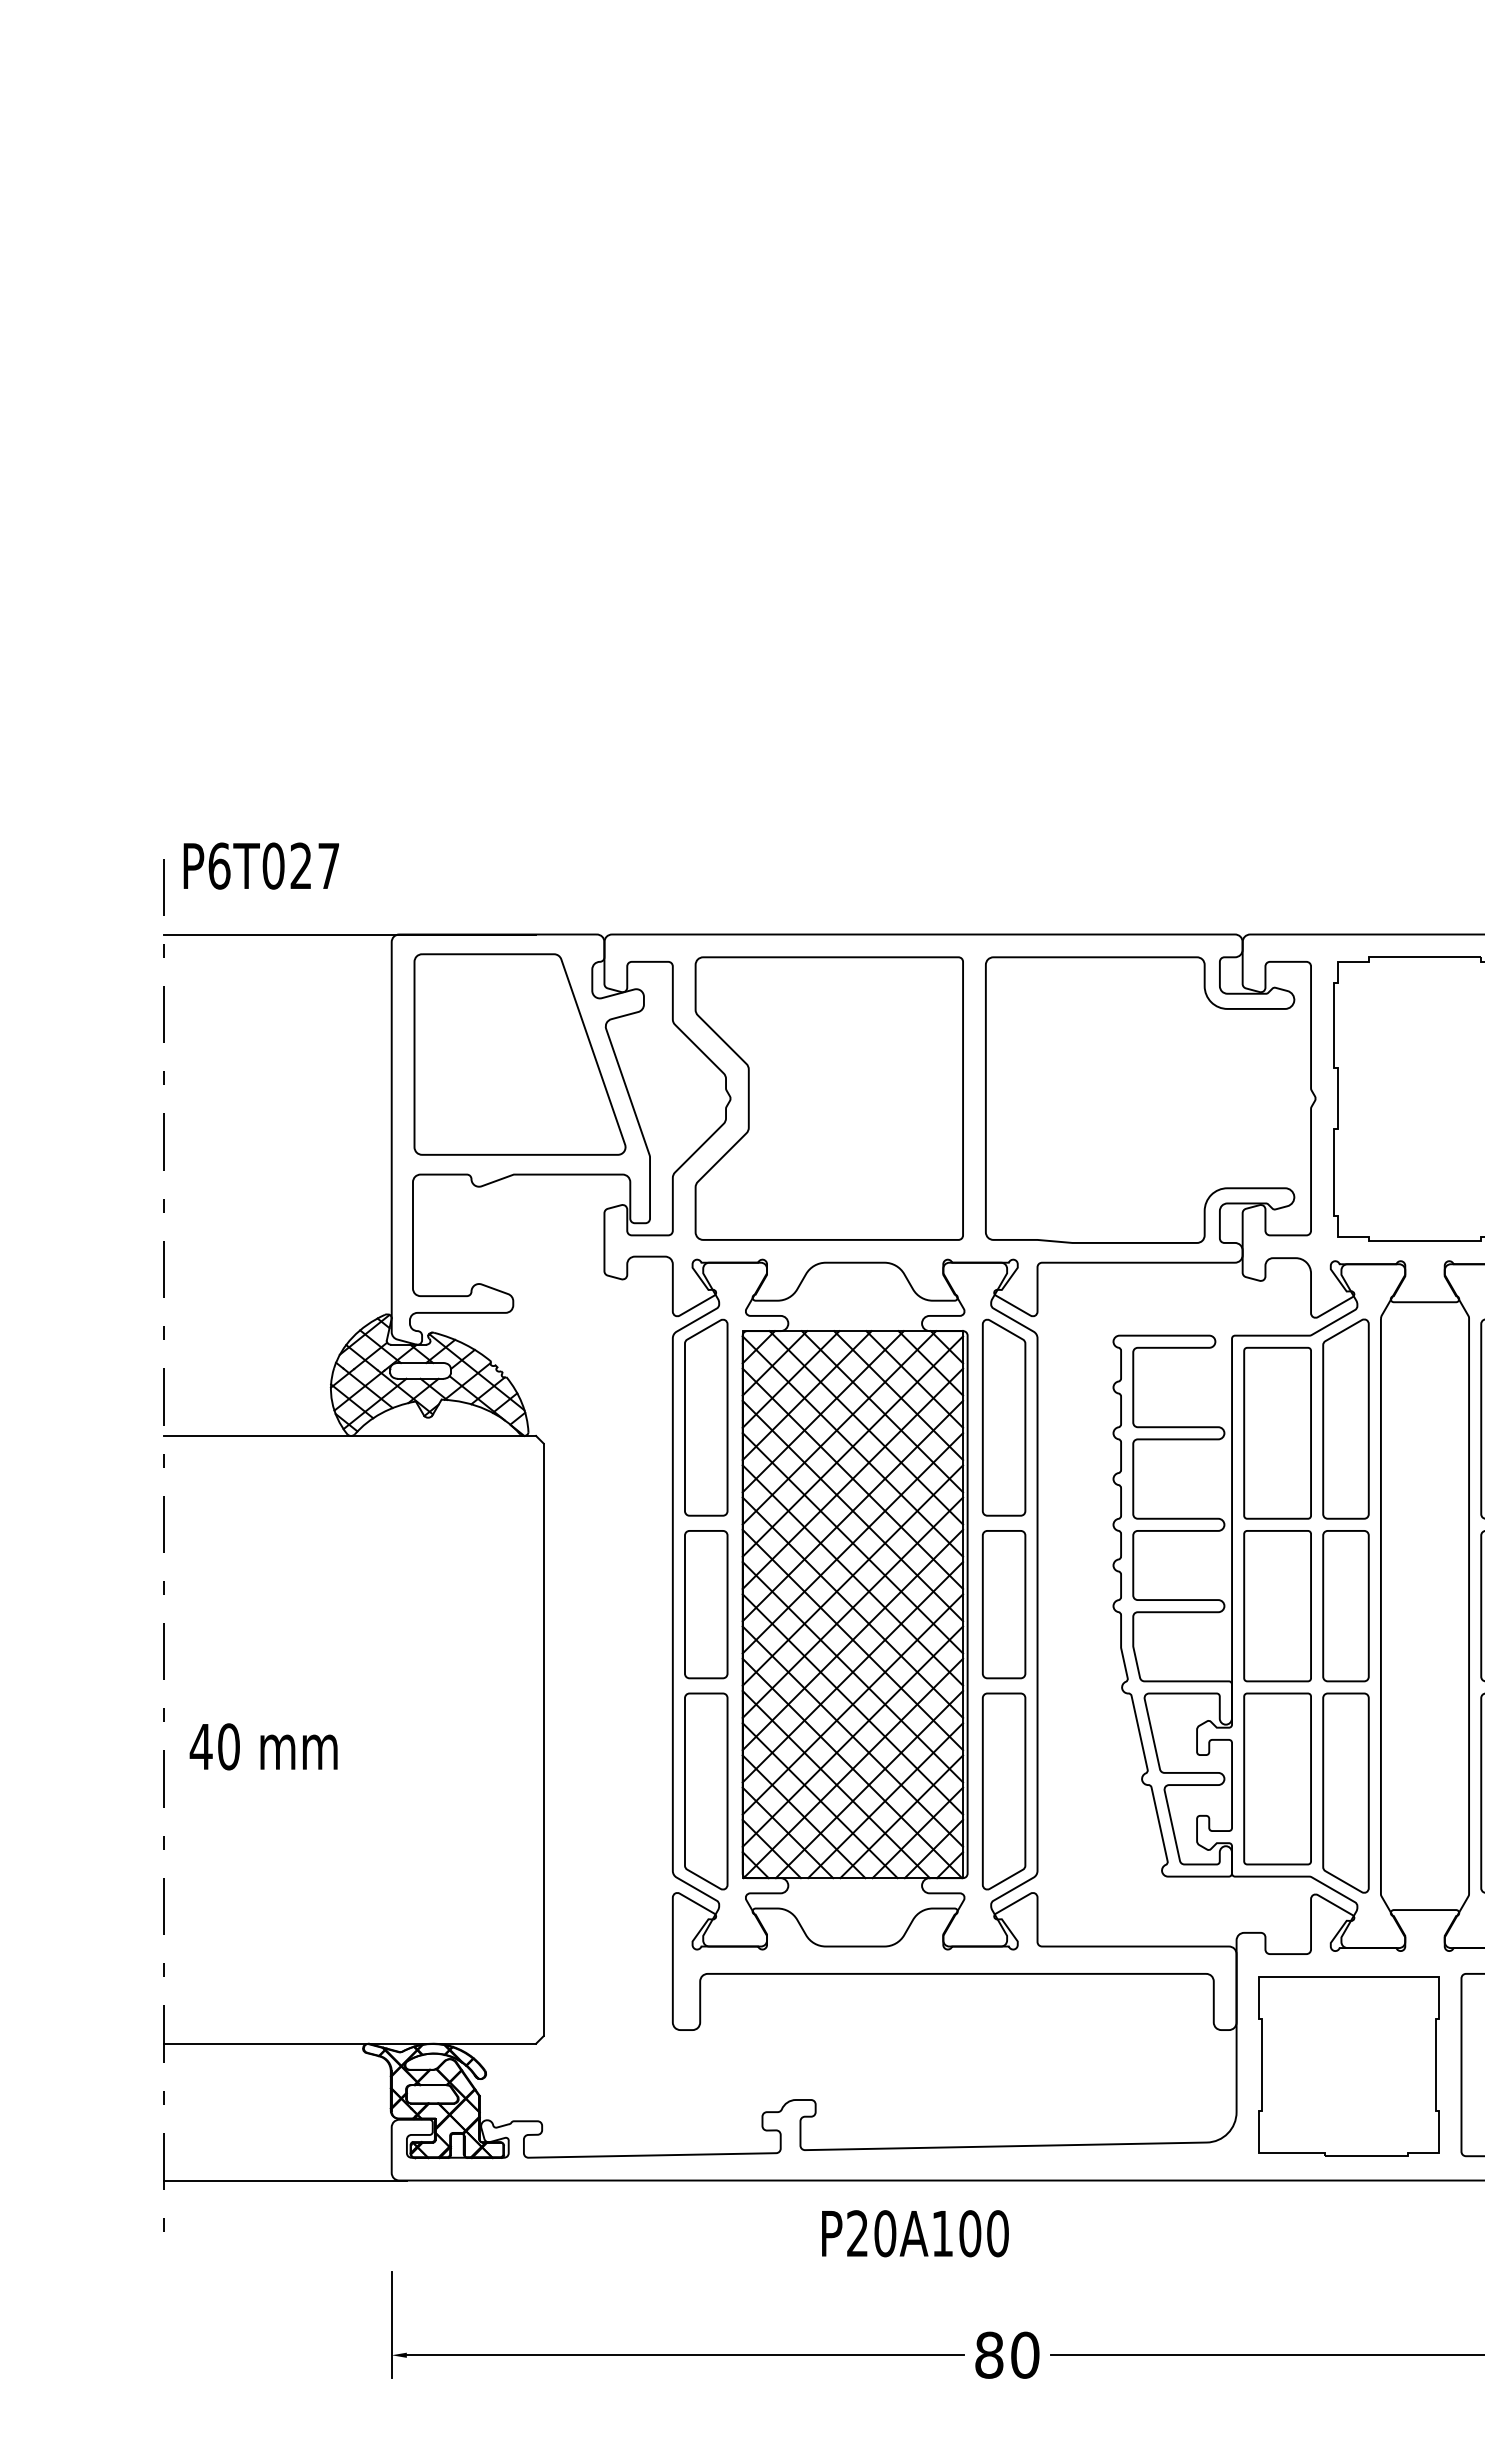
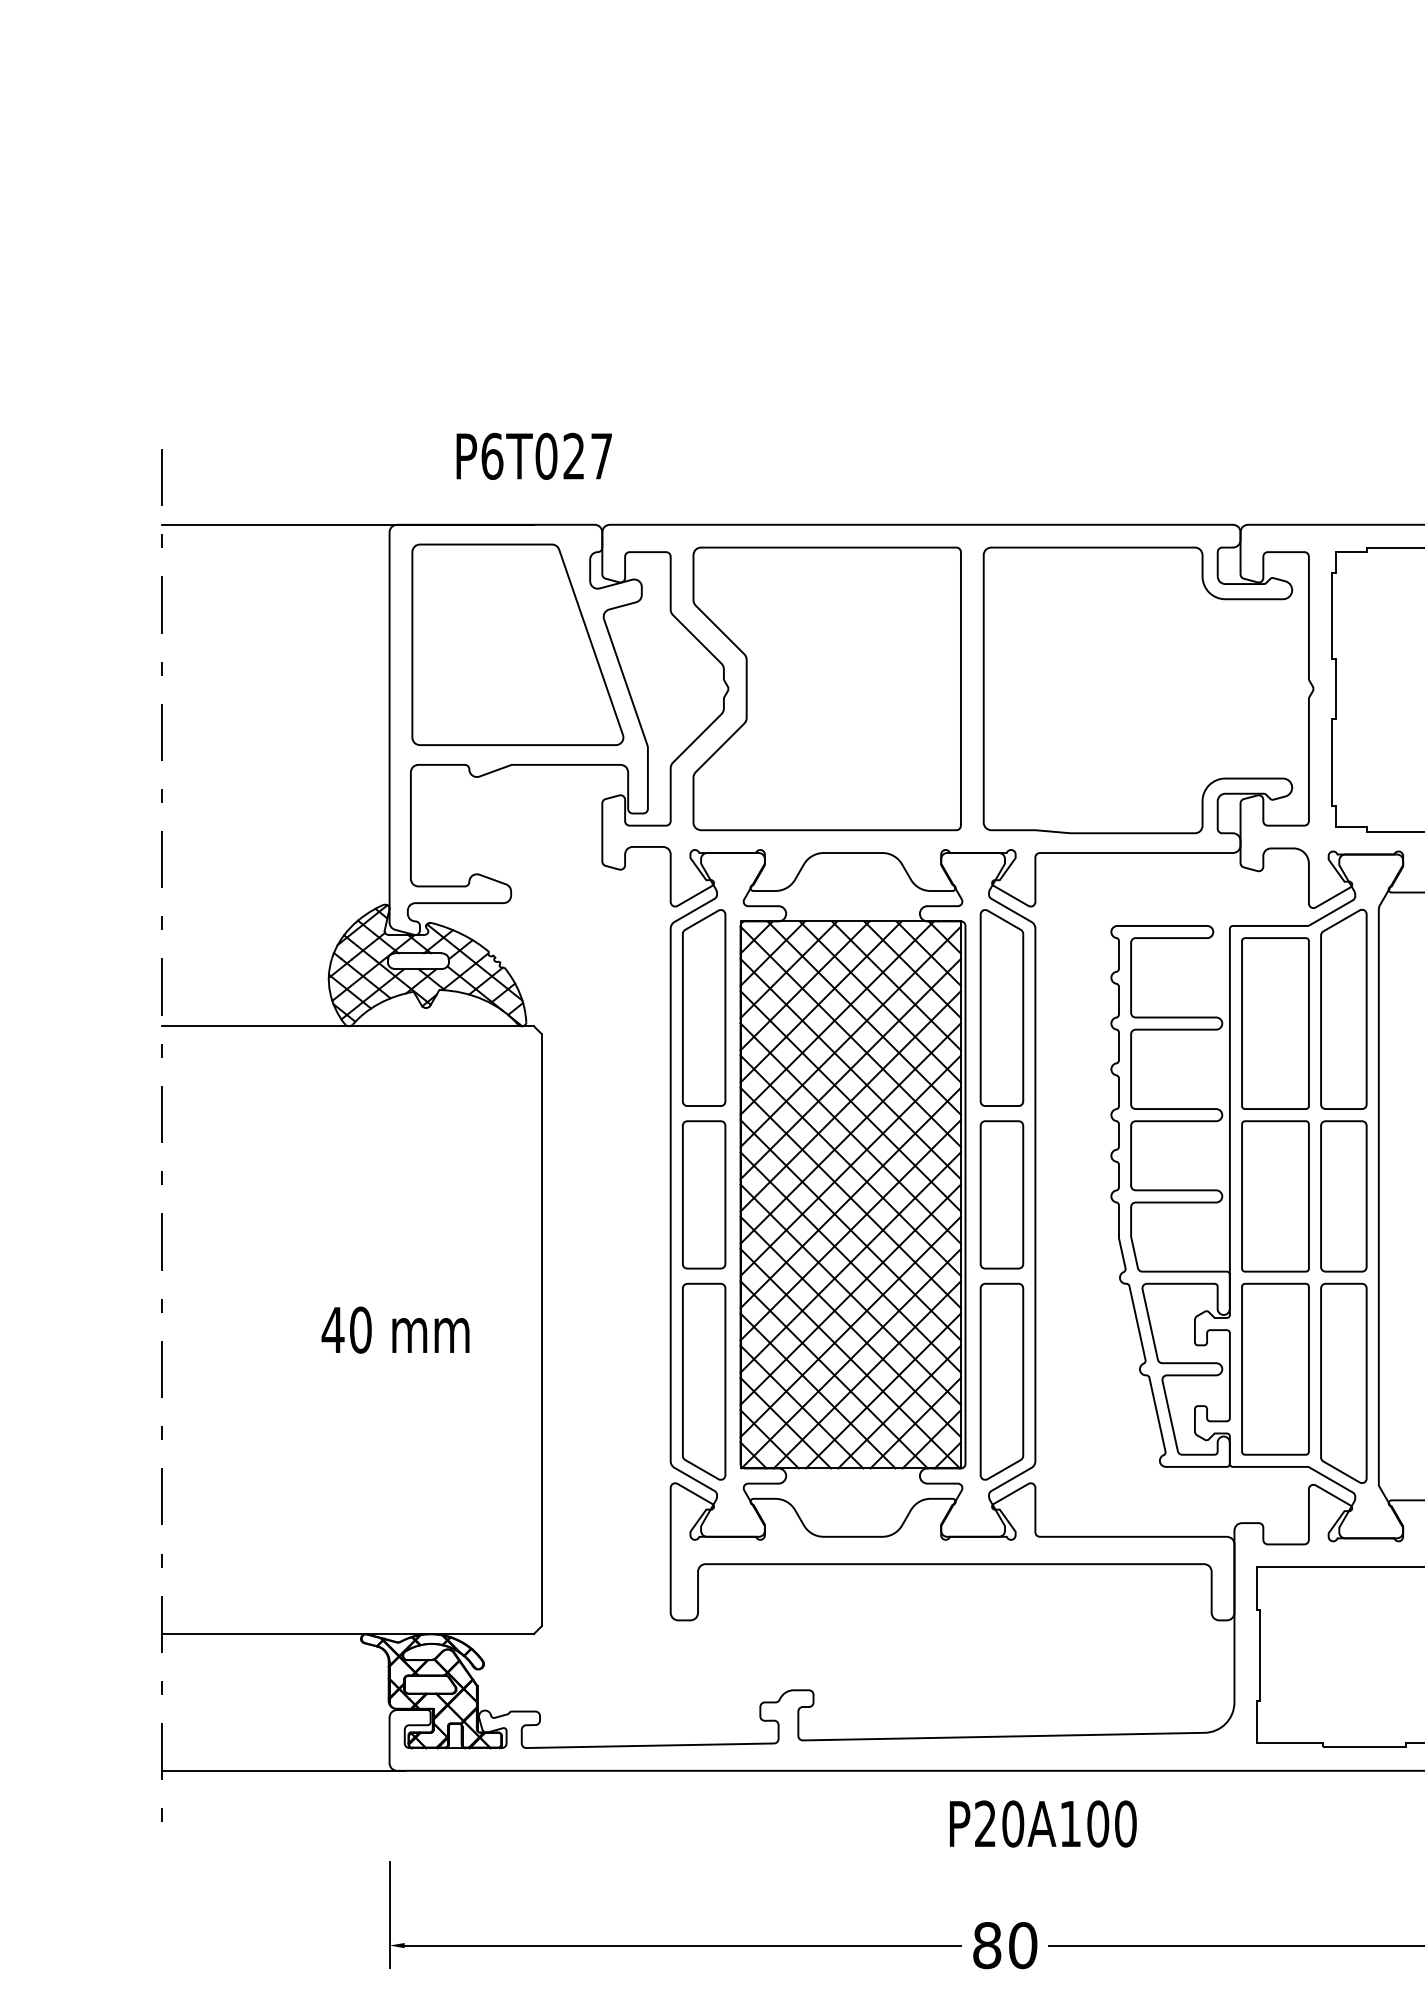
text: (260, 865) -> (533, 455), moved
text: (263, 1746) -> (395, 1329), moved
text: (915, 2233) -> (1043, 1823), moved

